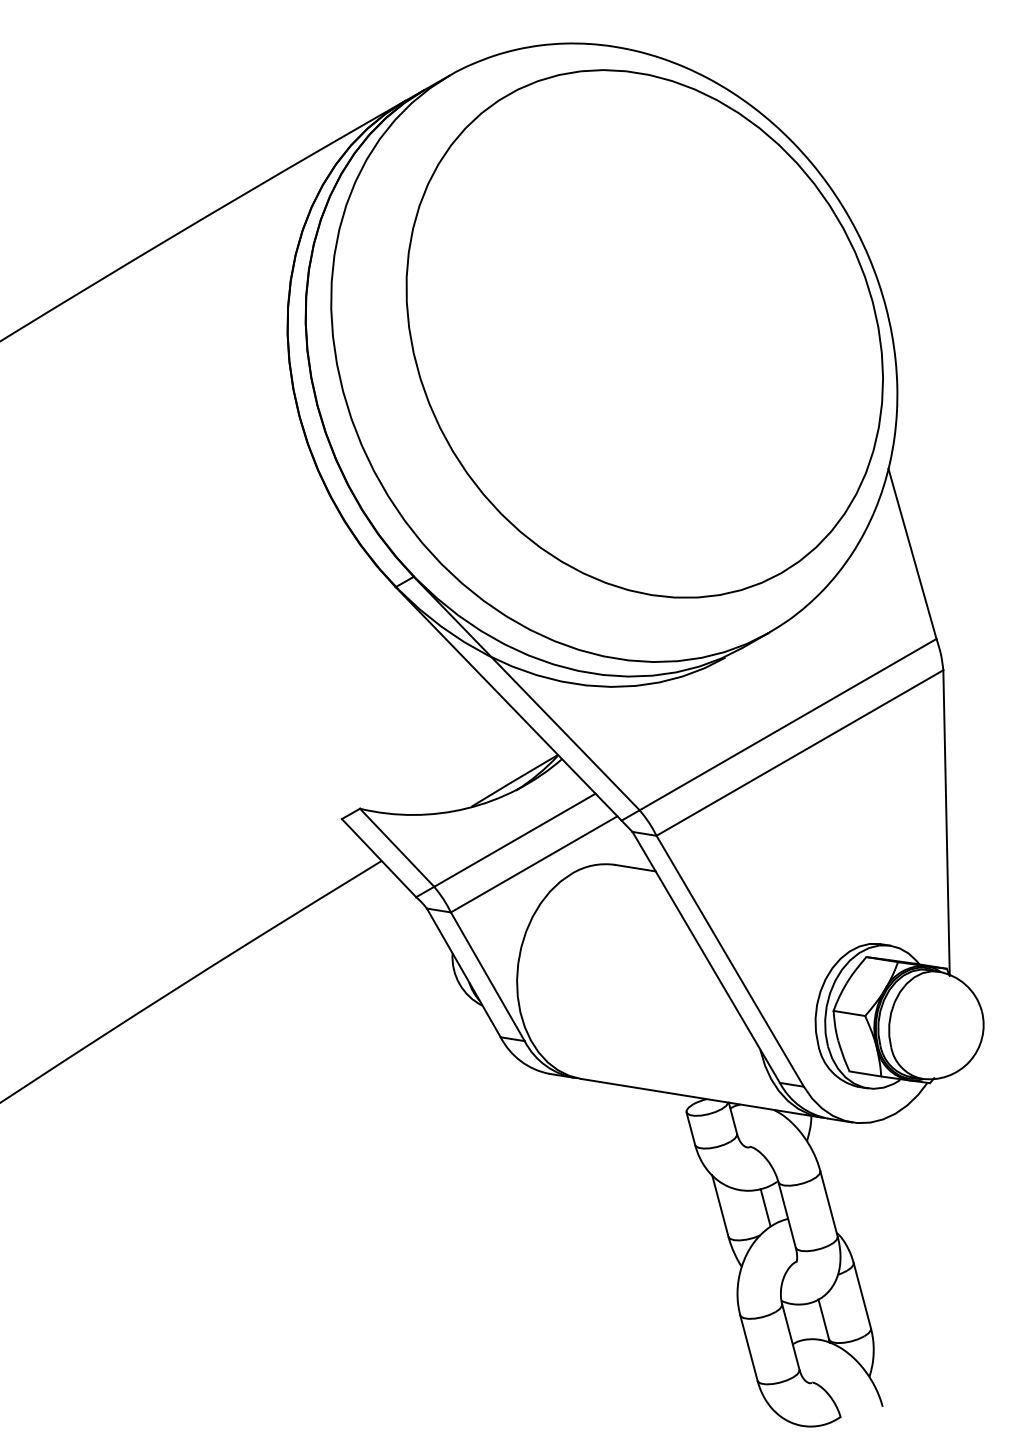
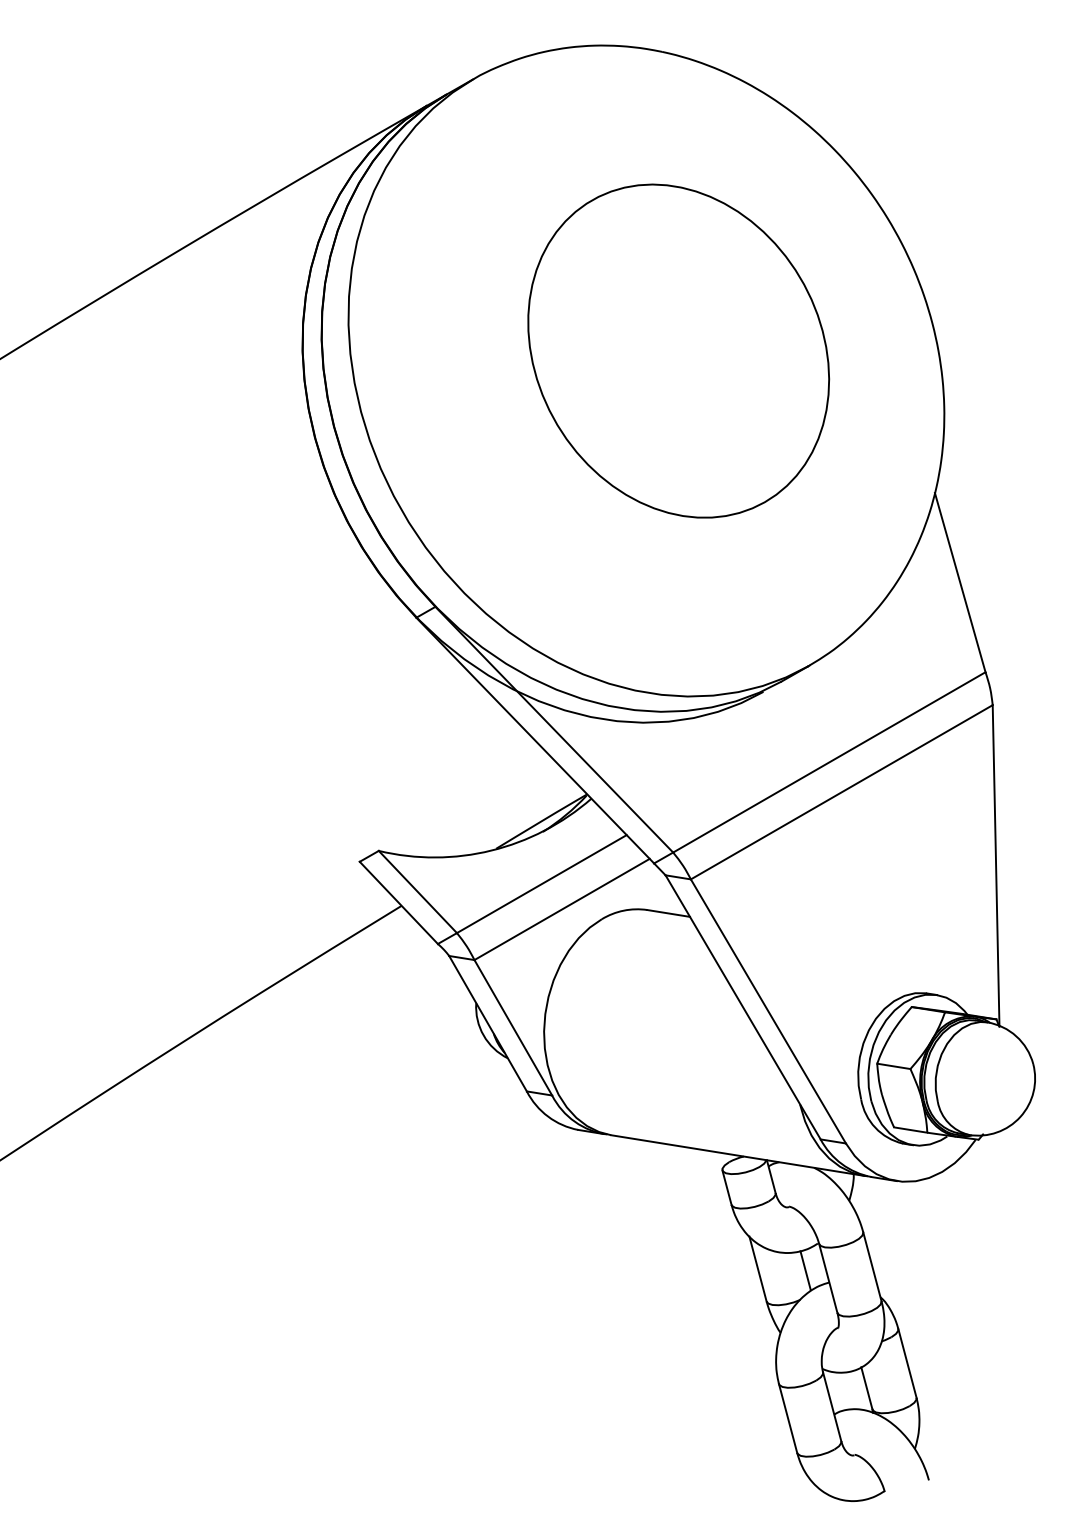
part: (644, 333) -> (678, 350), size x0.6

